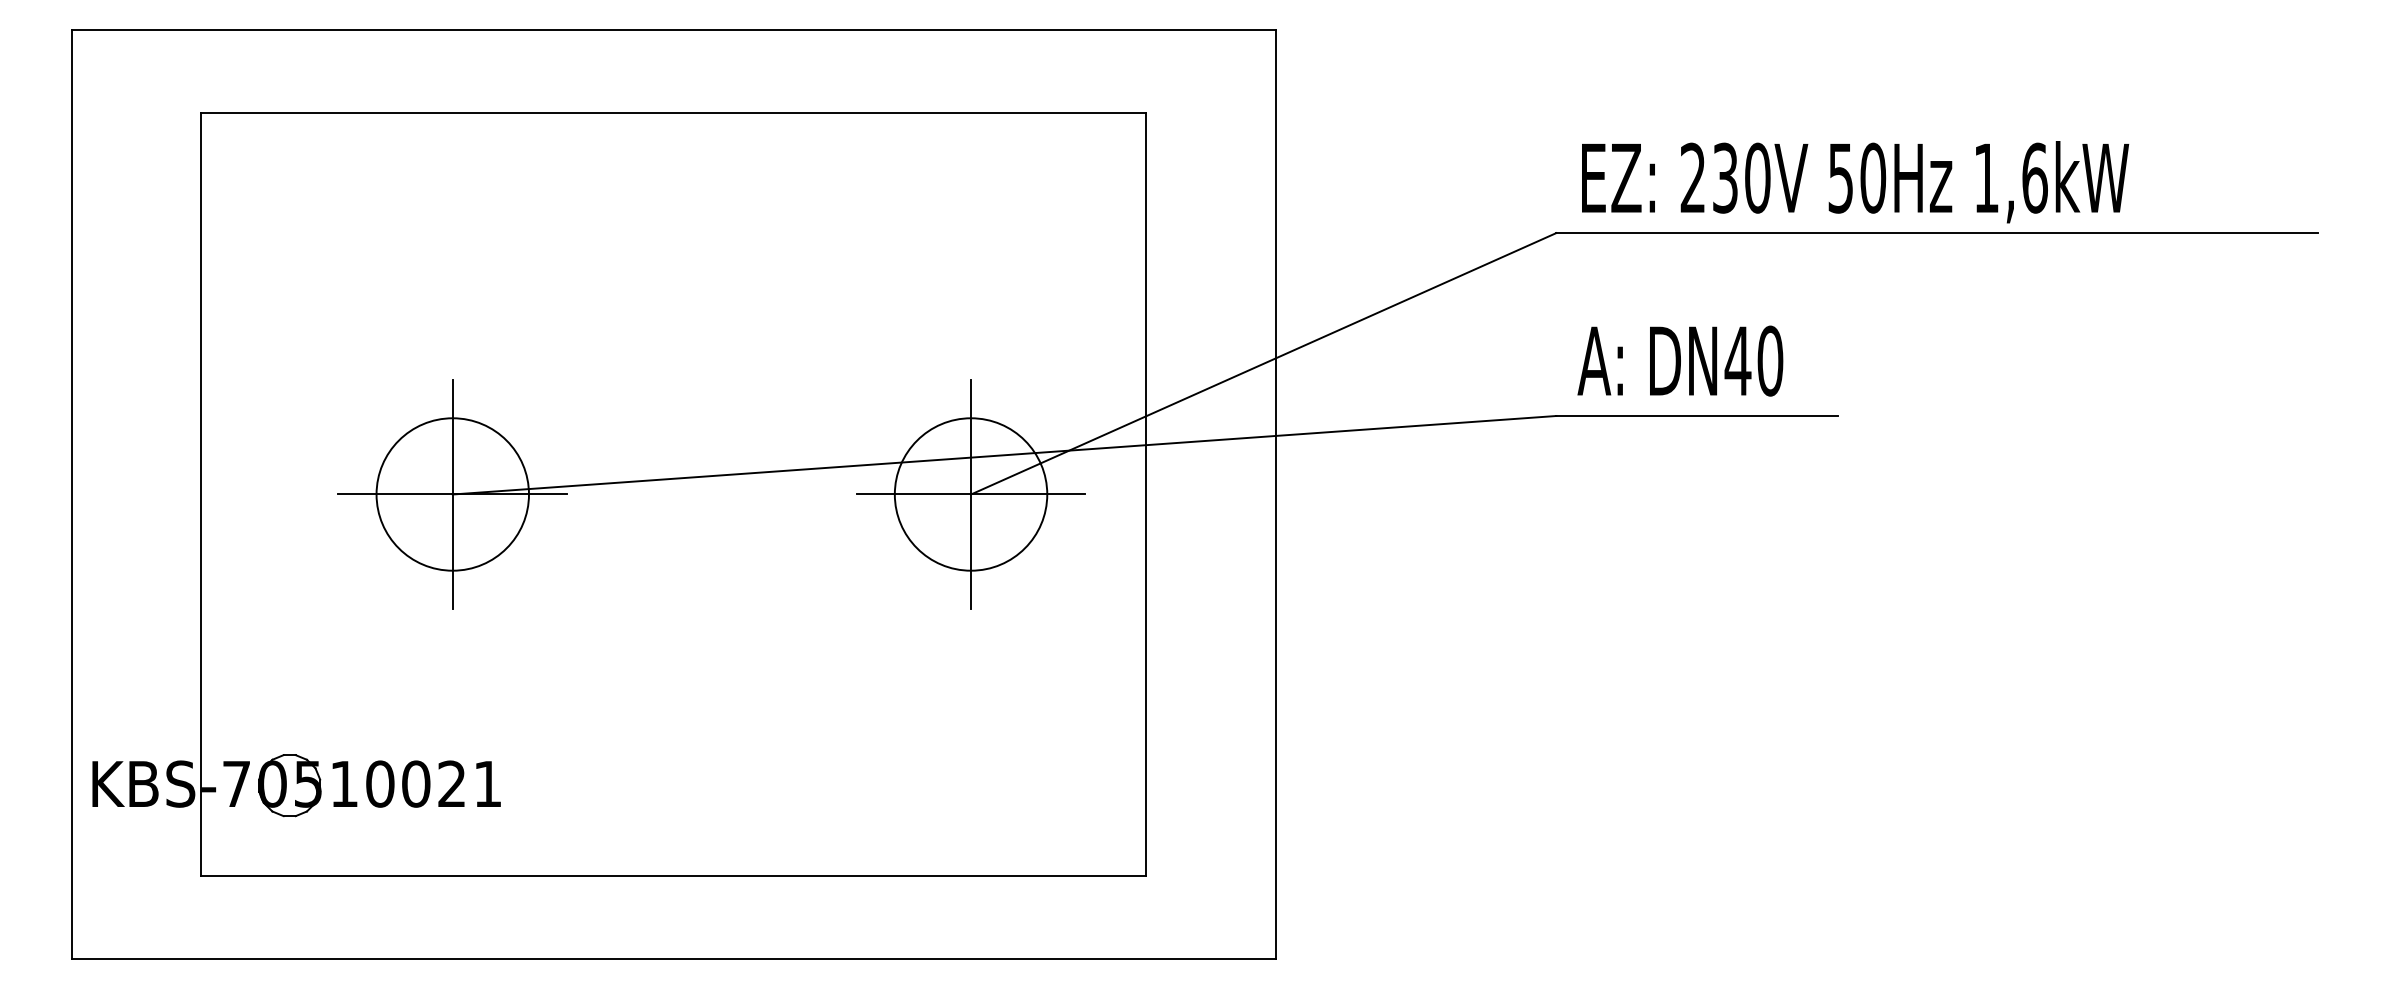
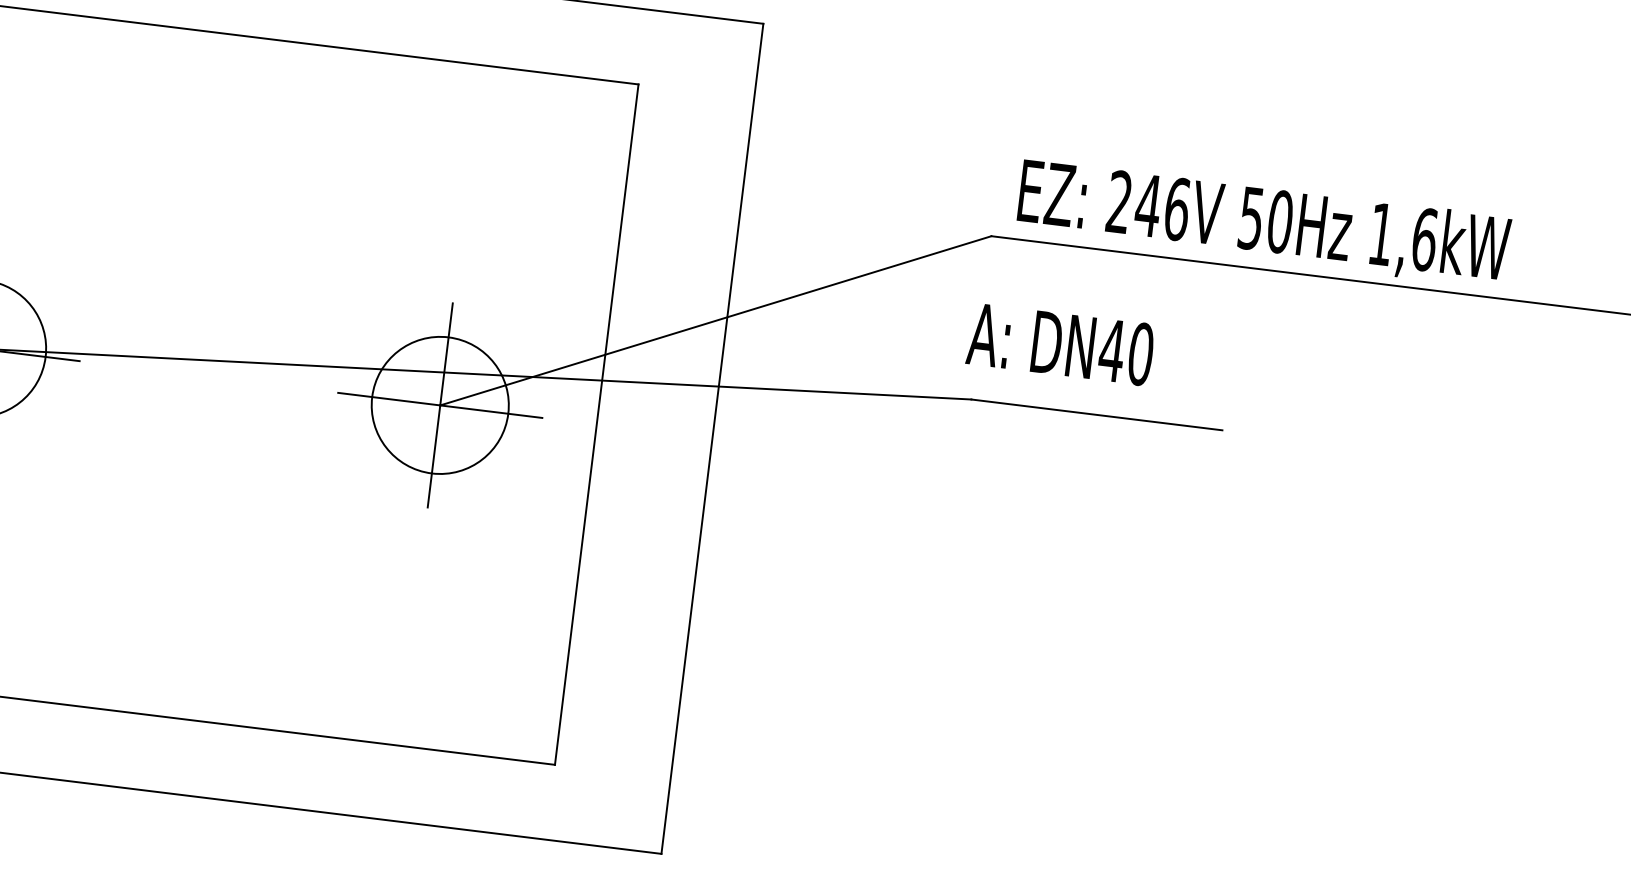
text: (1740, 177) -> (1161, 206), 230V -> 246V
text: (1680, 360) -> (1060, 343), moved

